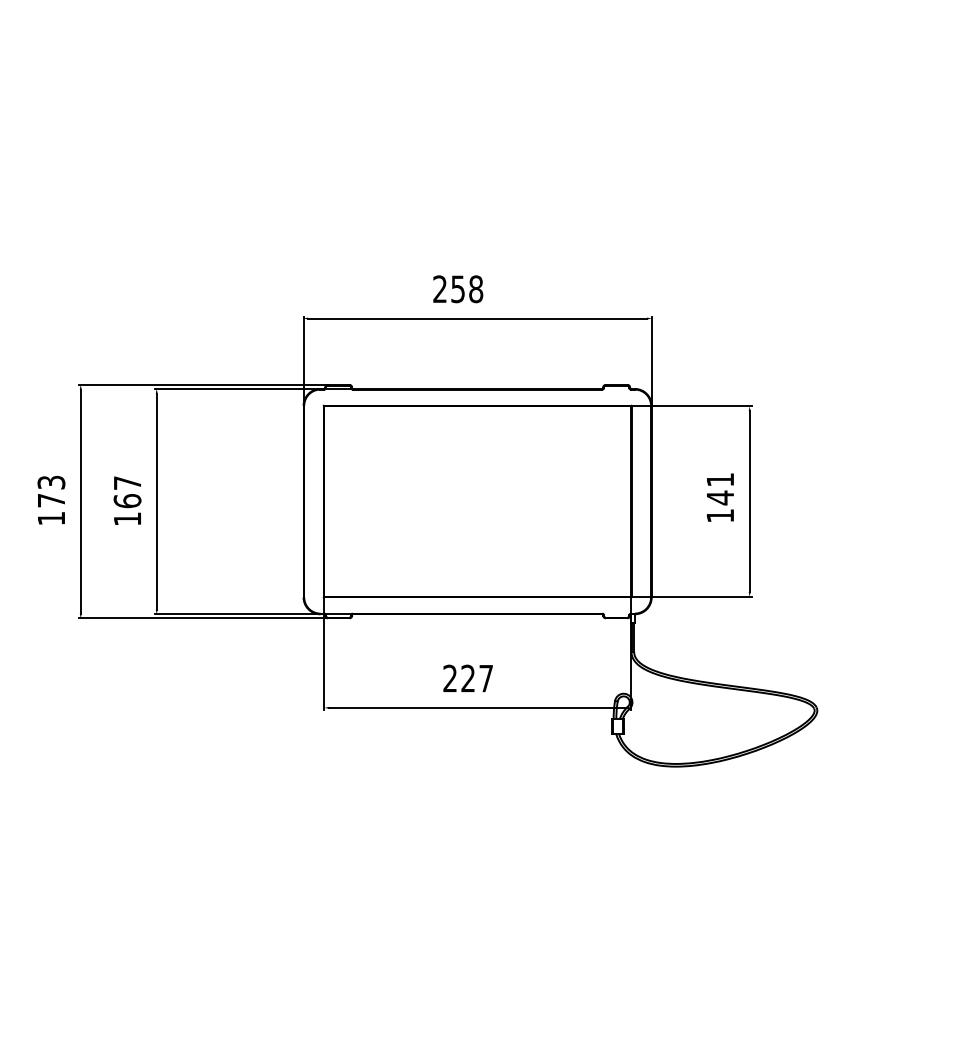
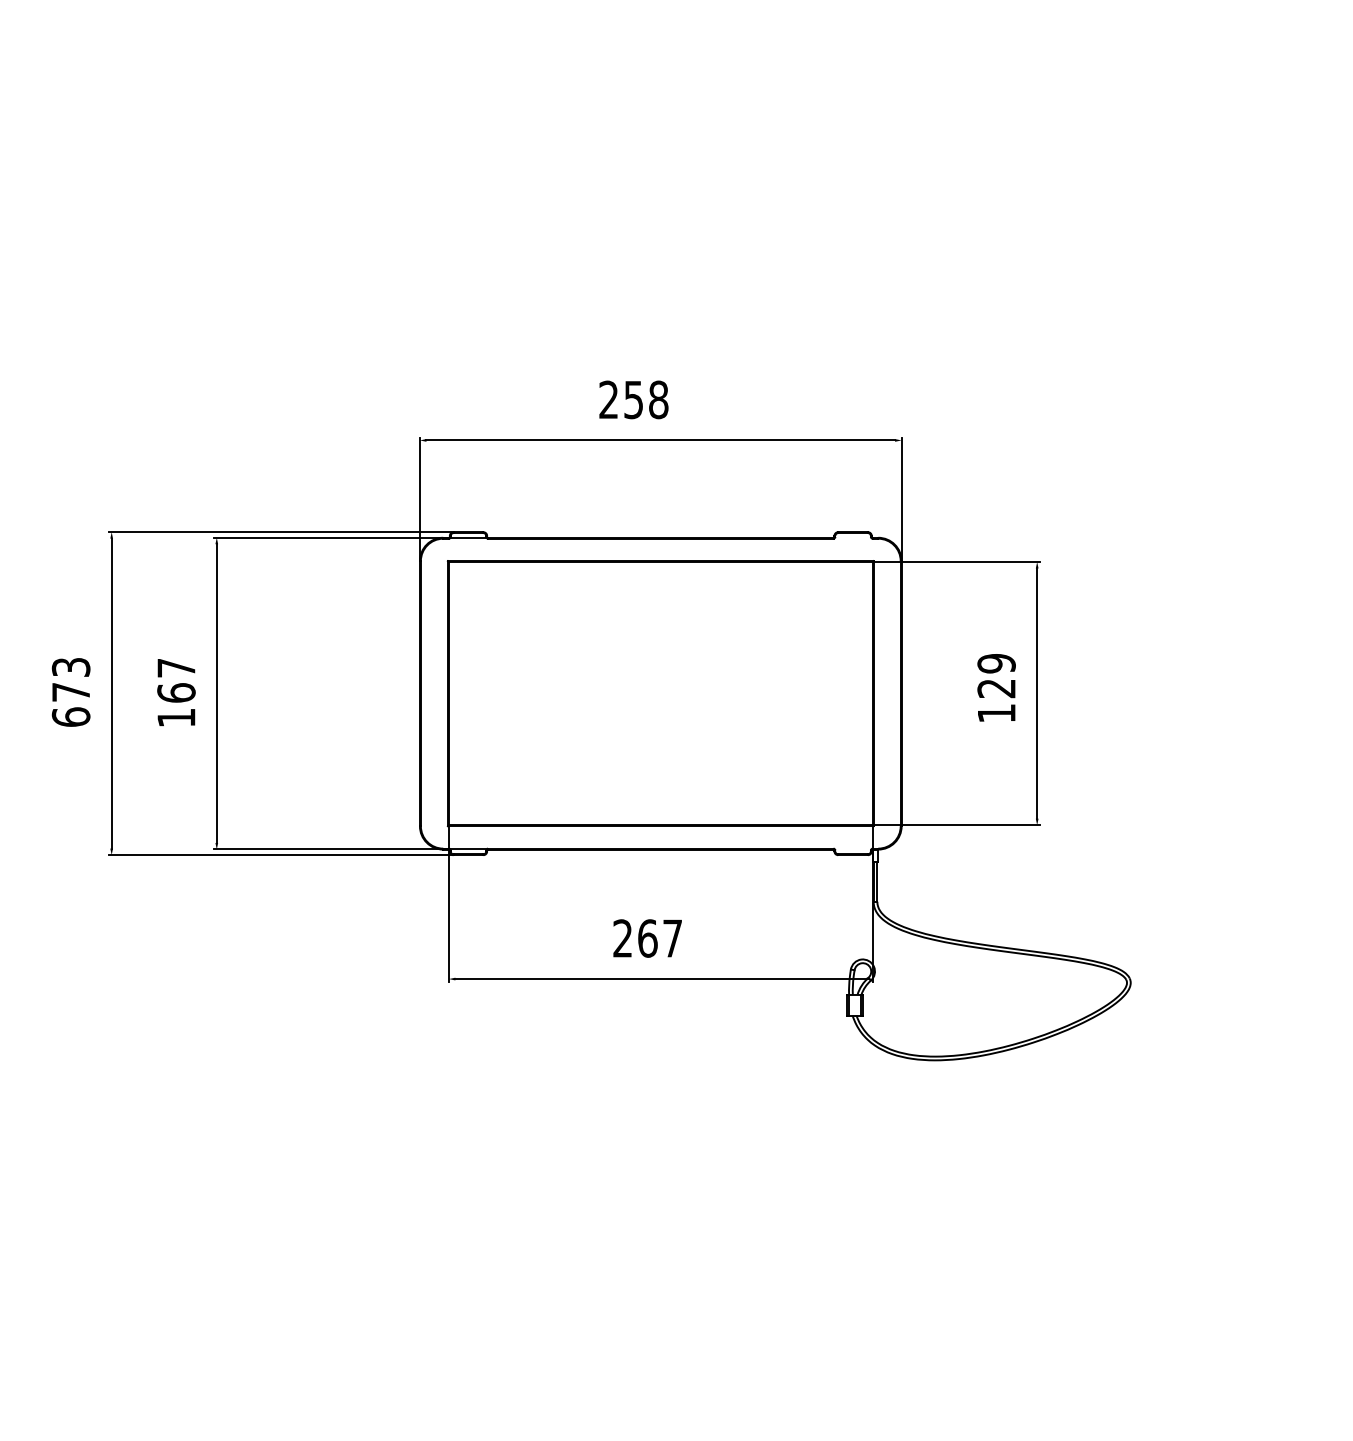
text: (720, 489) -> (996, 676), 141 -> 129
text: (50, 518) -> (70, 716), 173 -> 673
text: (468, 678) -> (647, 938), 227 -> 267

